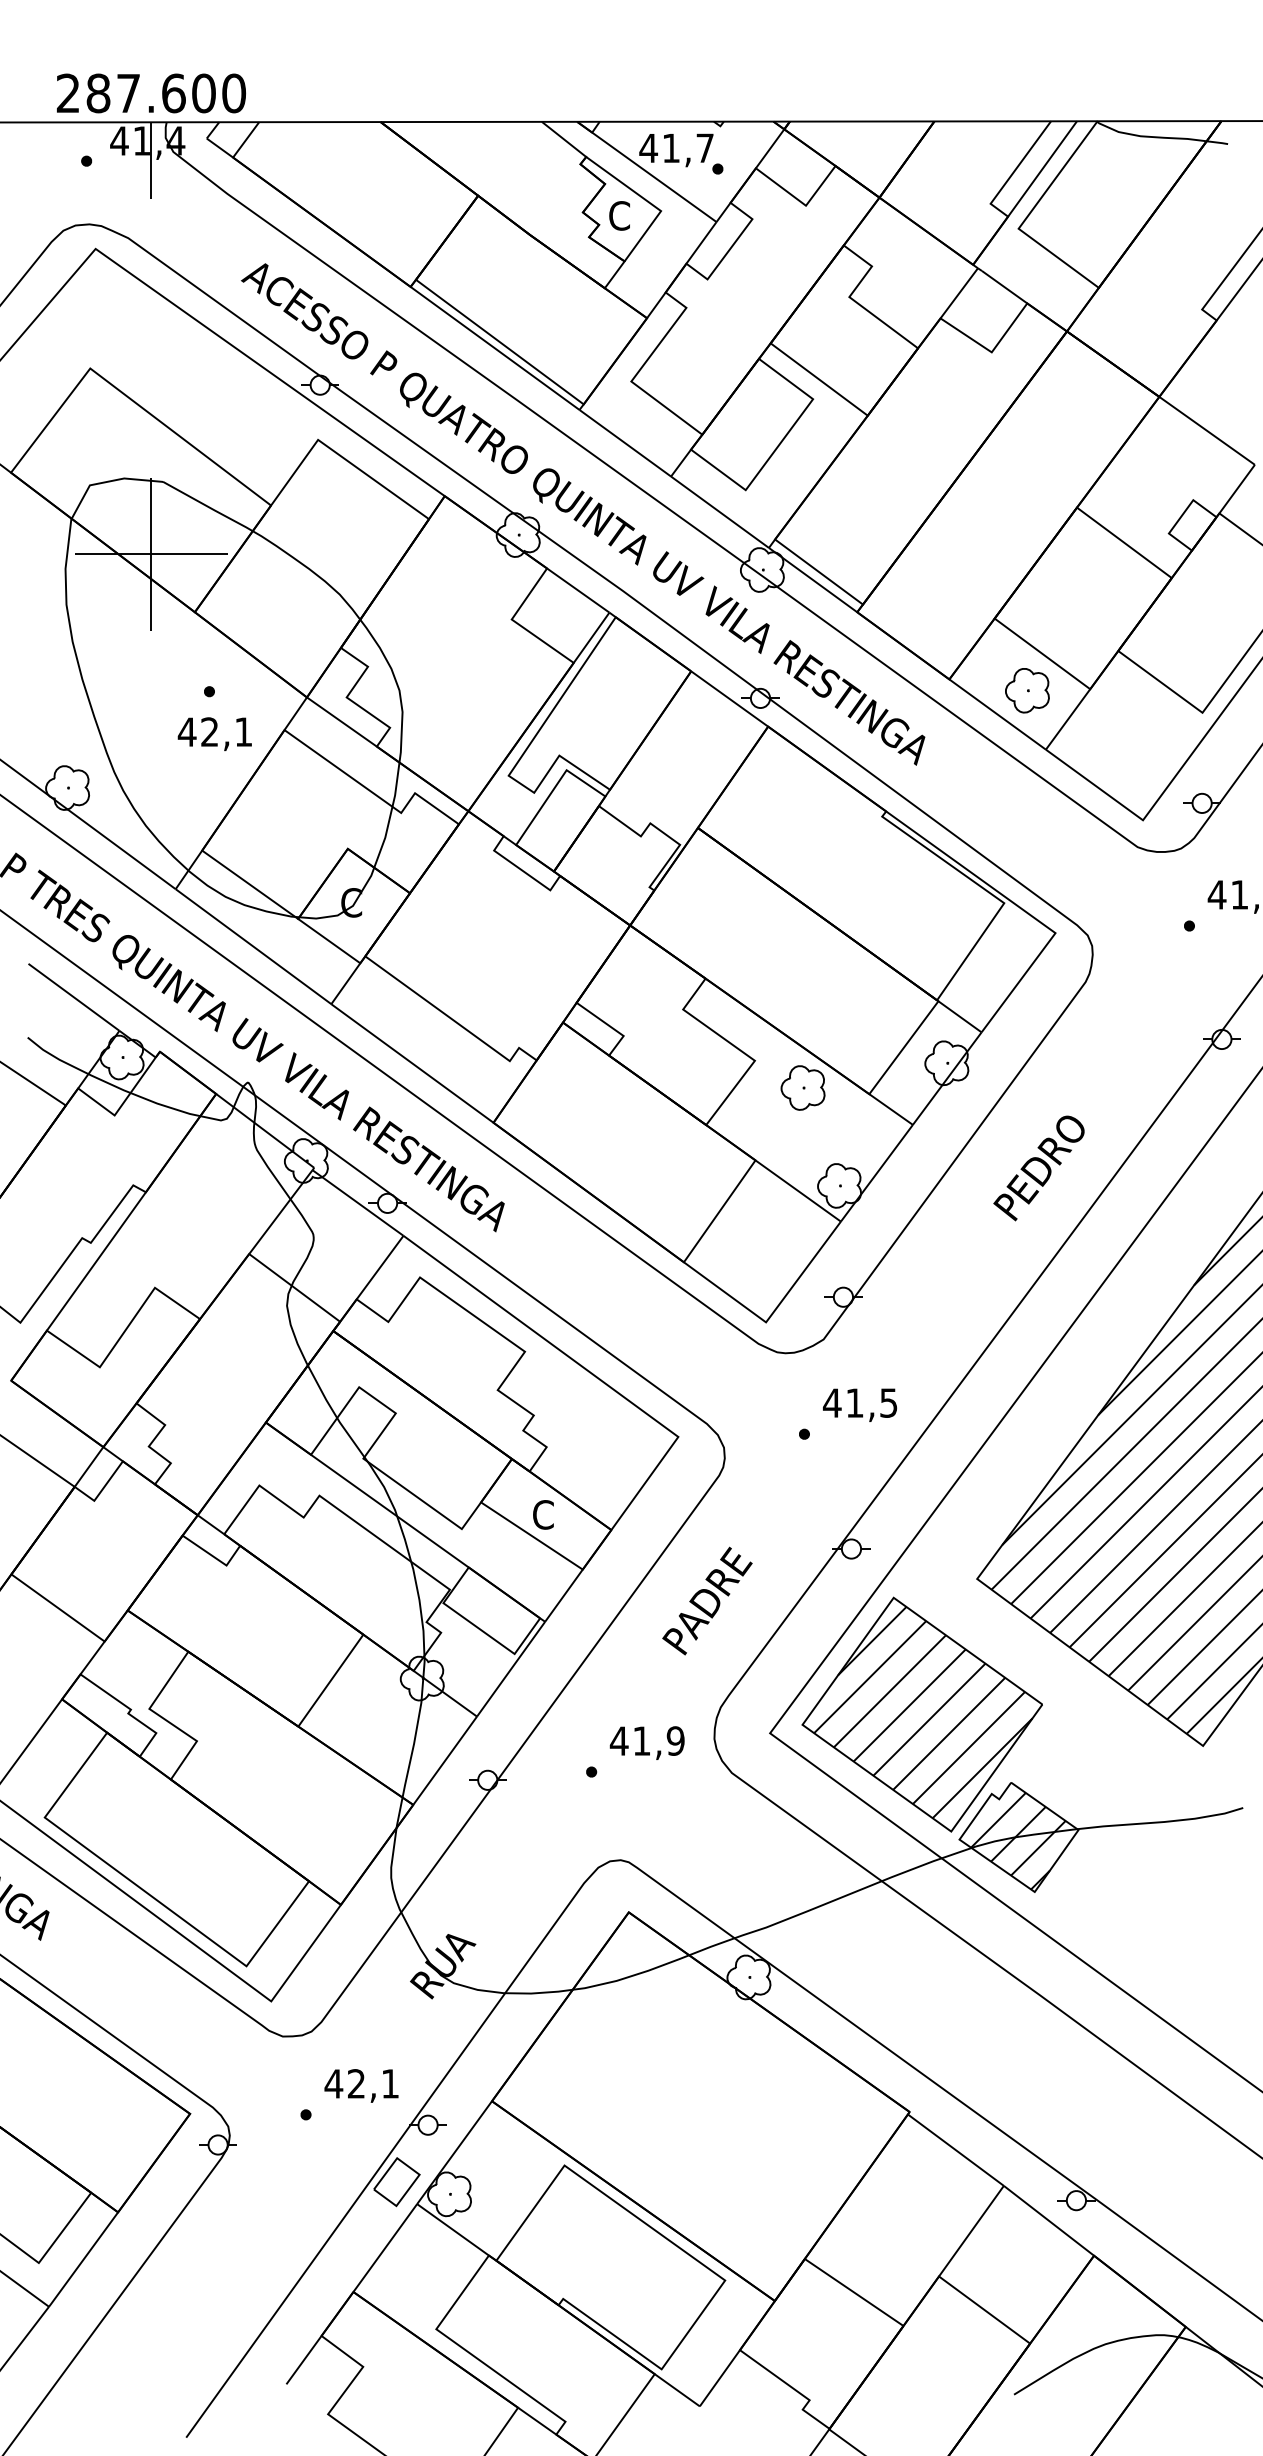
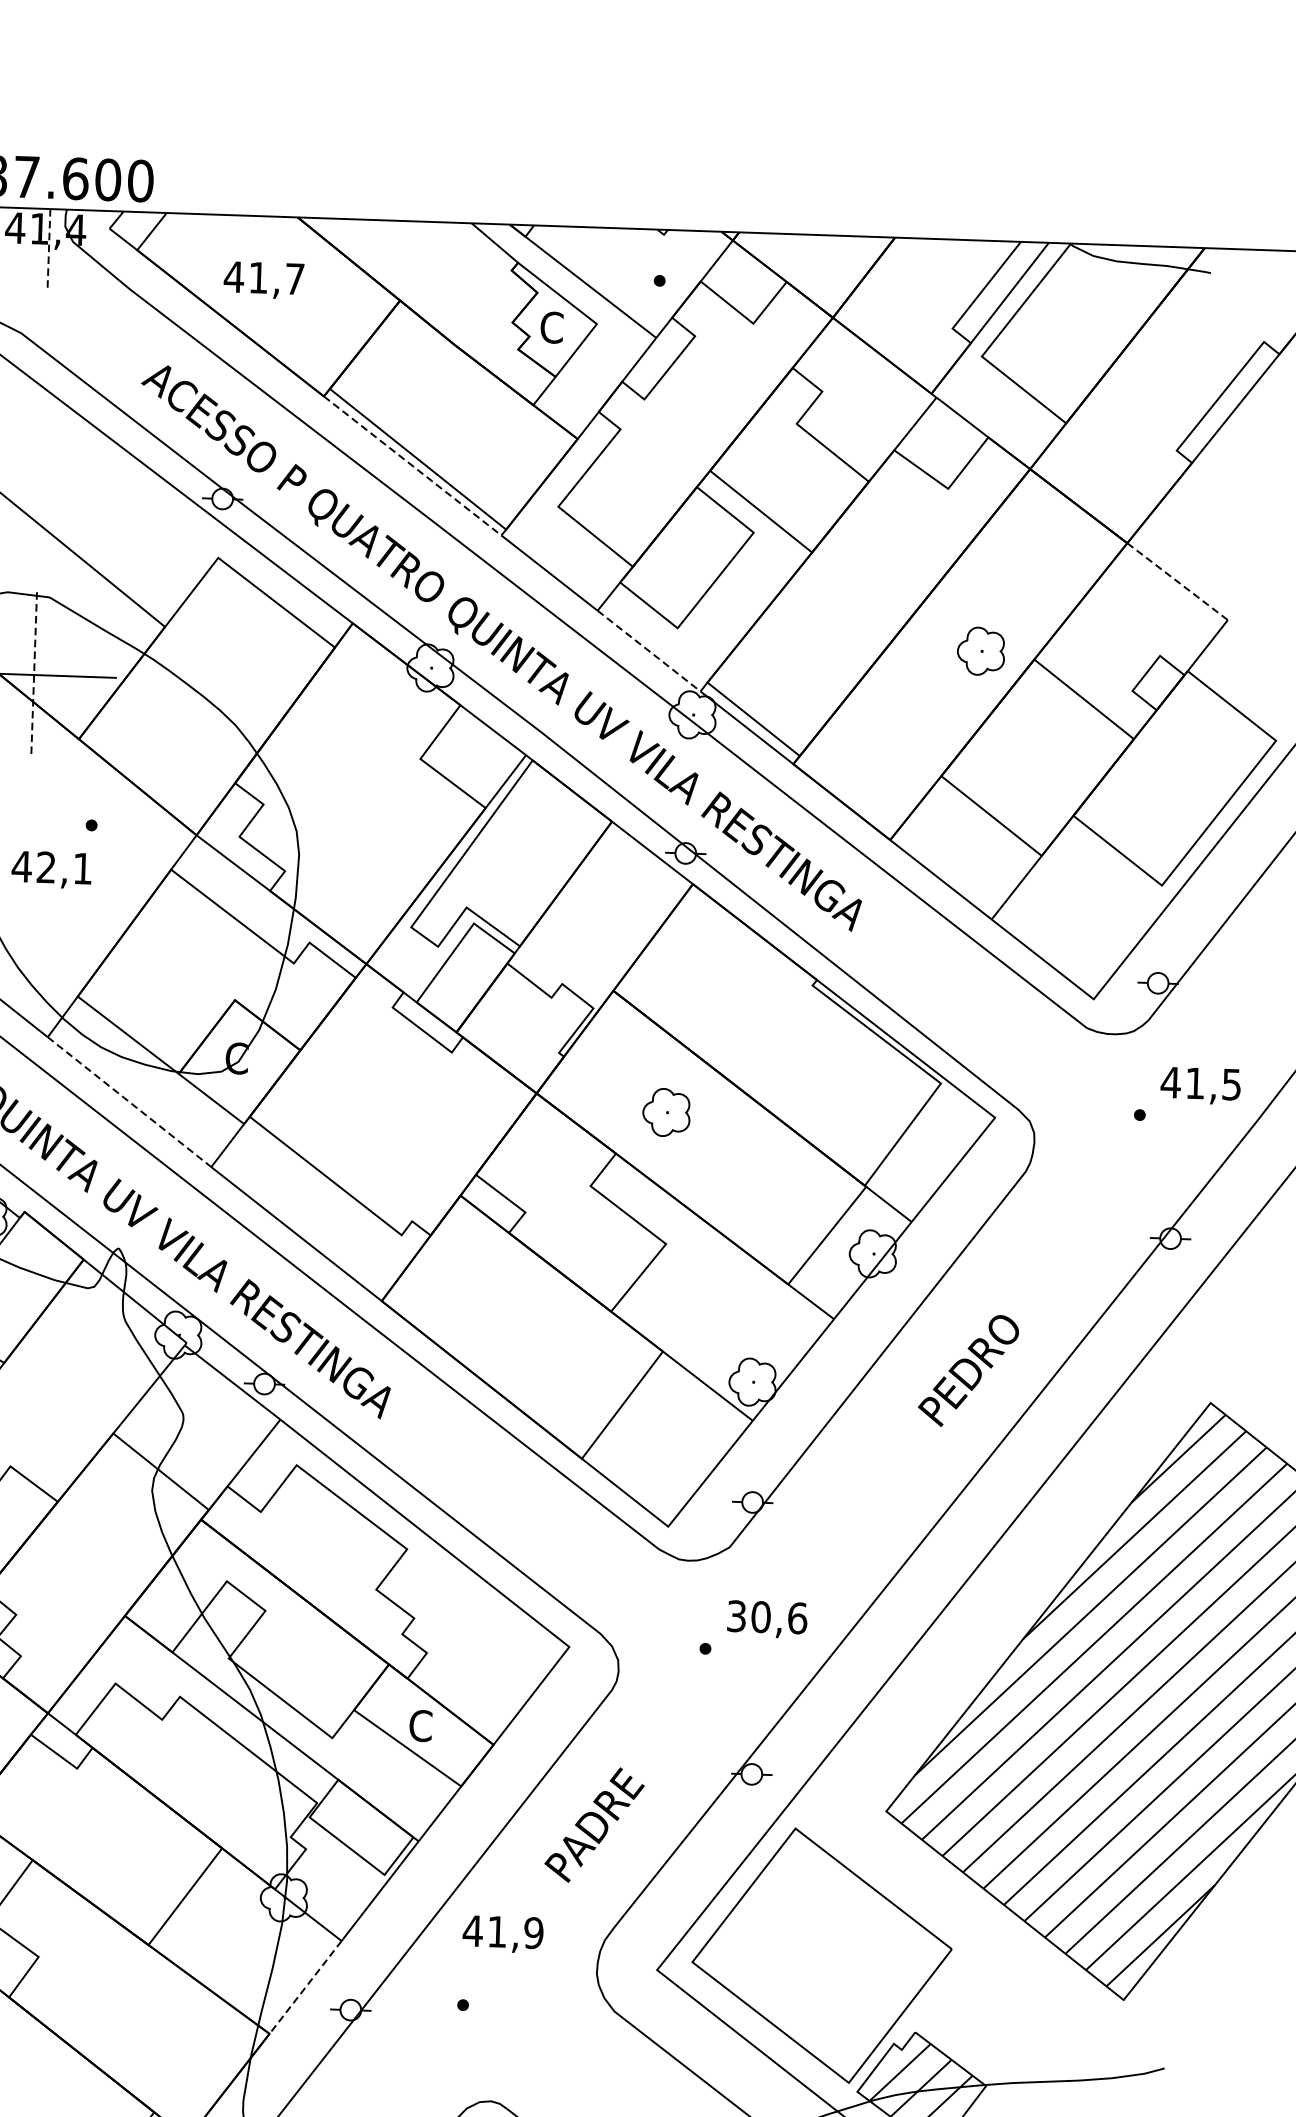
text: (676, 150) -> (264, 280), moved
line: (151, 161) -> (49, 251), solid -> dashed
line: (495, 348) -> (413, 466), solid -> dashed
line: (1207, 430) -> (1178, 581), solid -> dashed
line: (720, 512) -> (649, 651), solid -> dashed
line: (151, 554) -> (34, 675), solid -> dashed
part: (1027, 690) -> (981, 651), moved
text: (214, 733) -> (51, 869), moved
line: (253, 946) -> (129, 1101), solid -> dashed
part: (802, 1087) -> (665, 1112), moved
text: (859, 1403) -> (765, 1617), 41,5 -> 30,6
hatch: (923, 1712) -> (823, 1953), removed
text: (646, 1742) -> (502, 1933), moved
line: (444, 1761) -> (304, 1988), solid -> dashed

